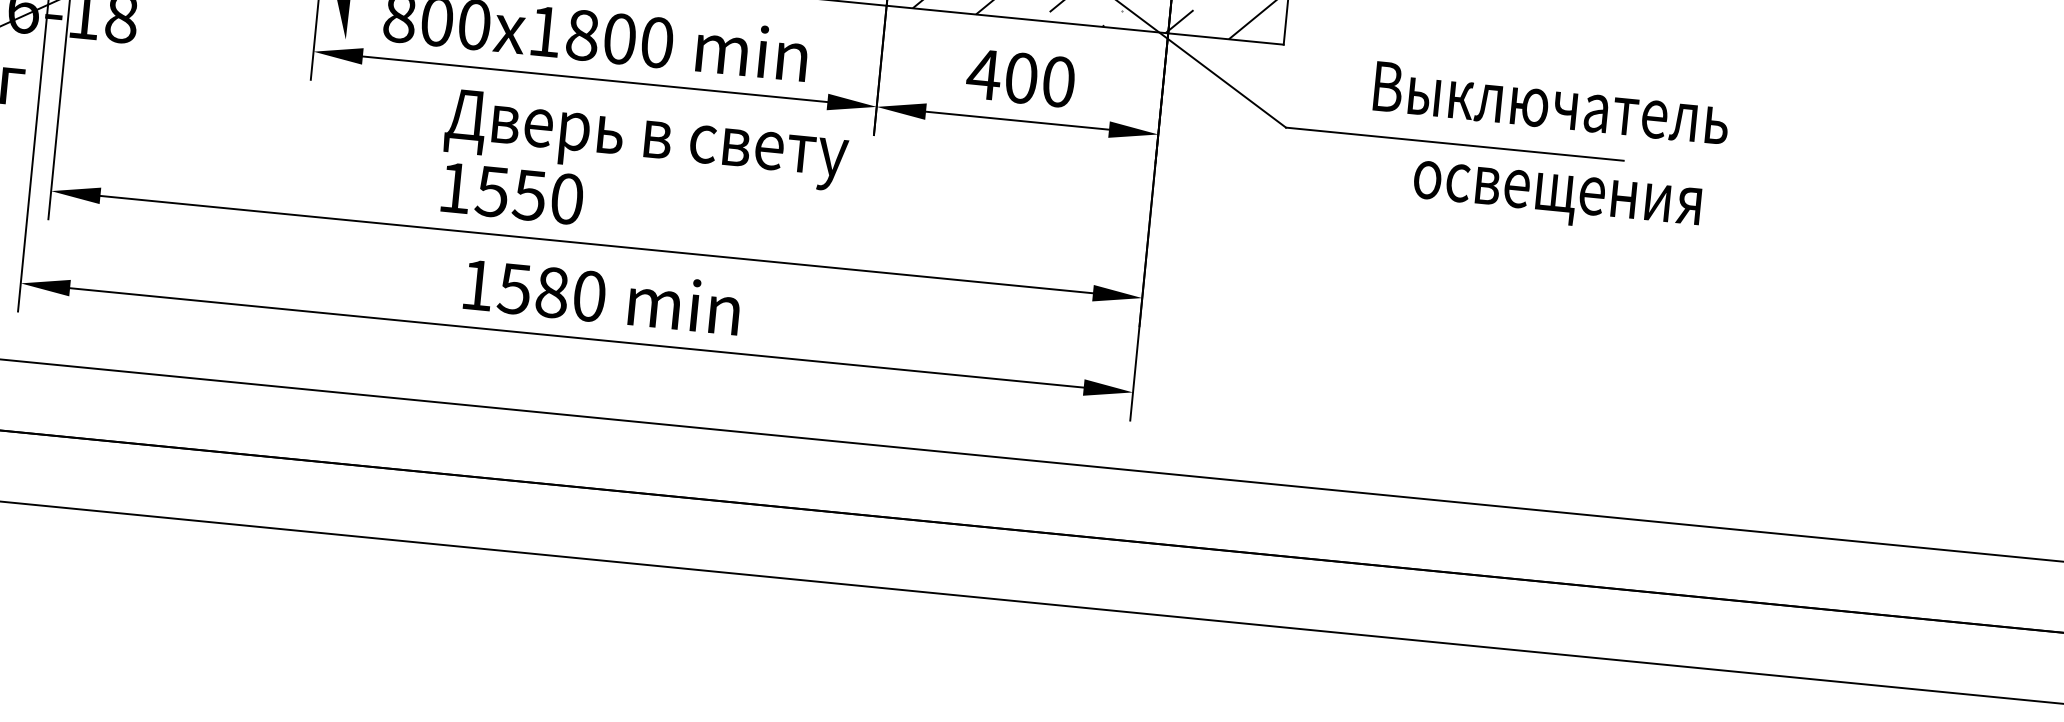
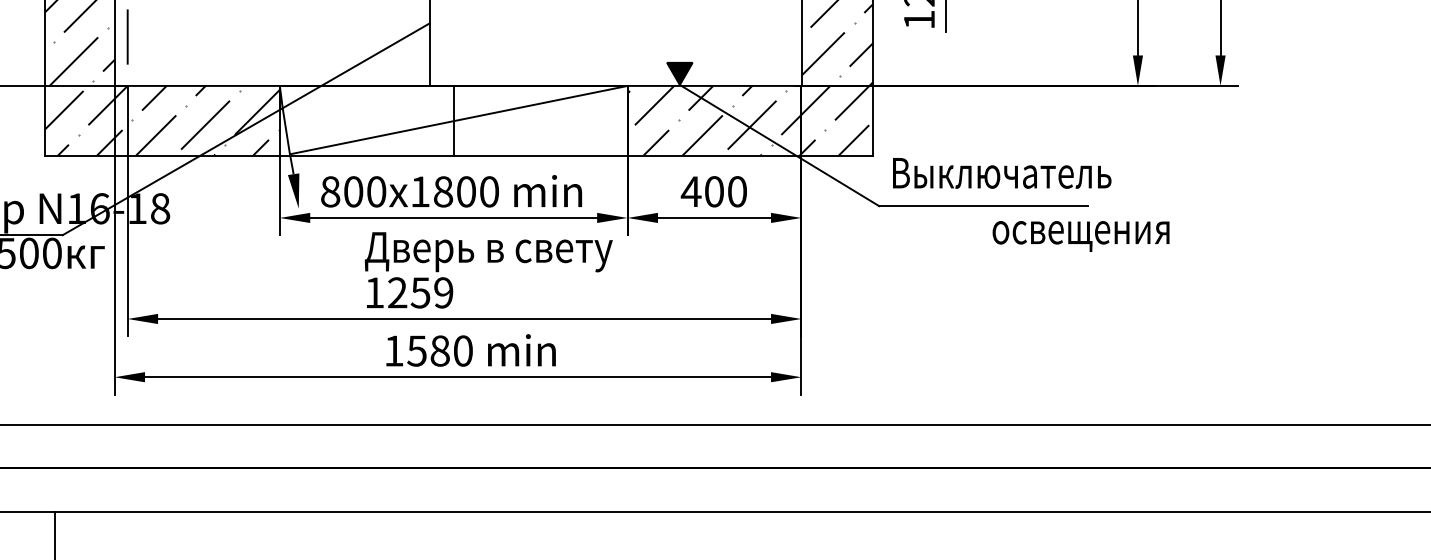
text: (1552, 103) -> (1002, 173), moved
text: (529, 194) -> (420, 292), 1550 -> 1259
text: (1555, 198) -> (1080, 236), moved

